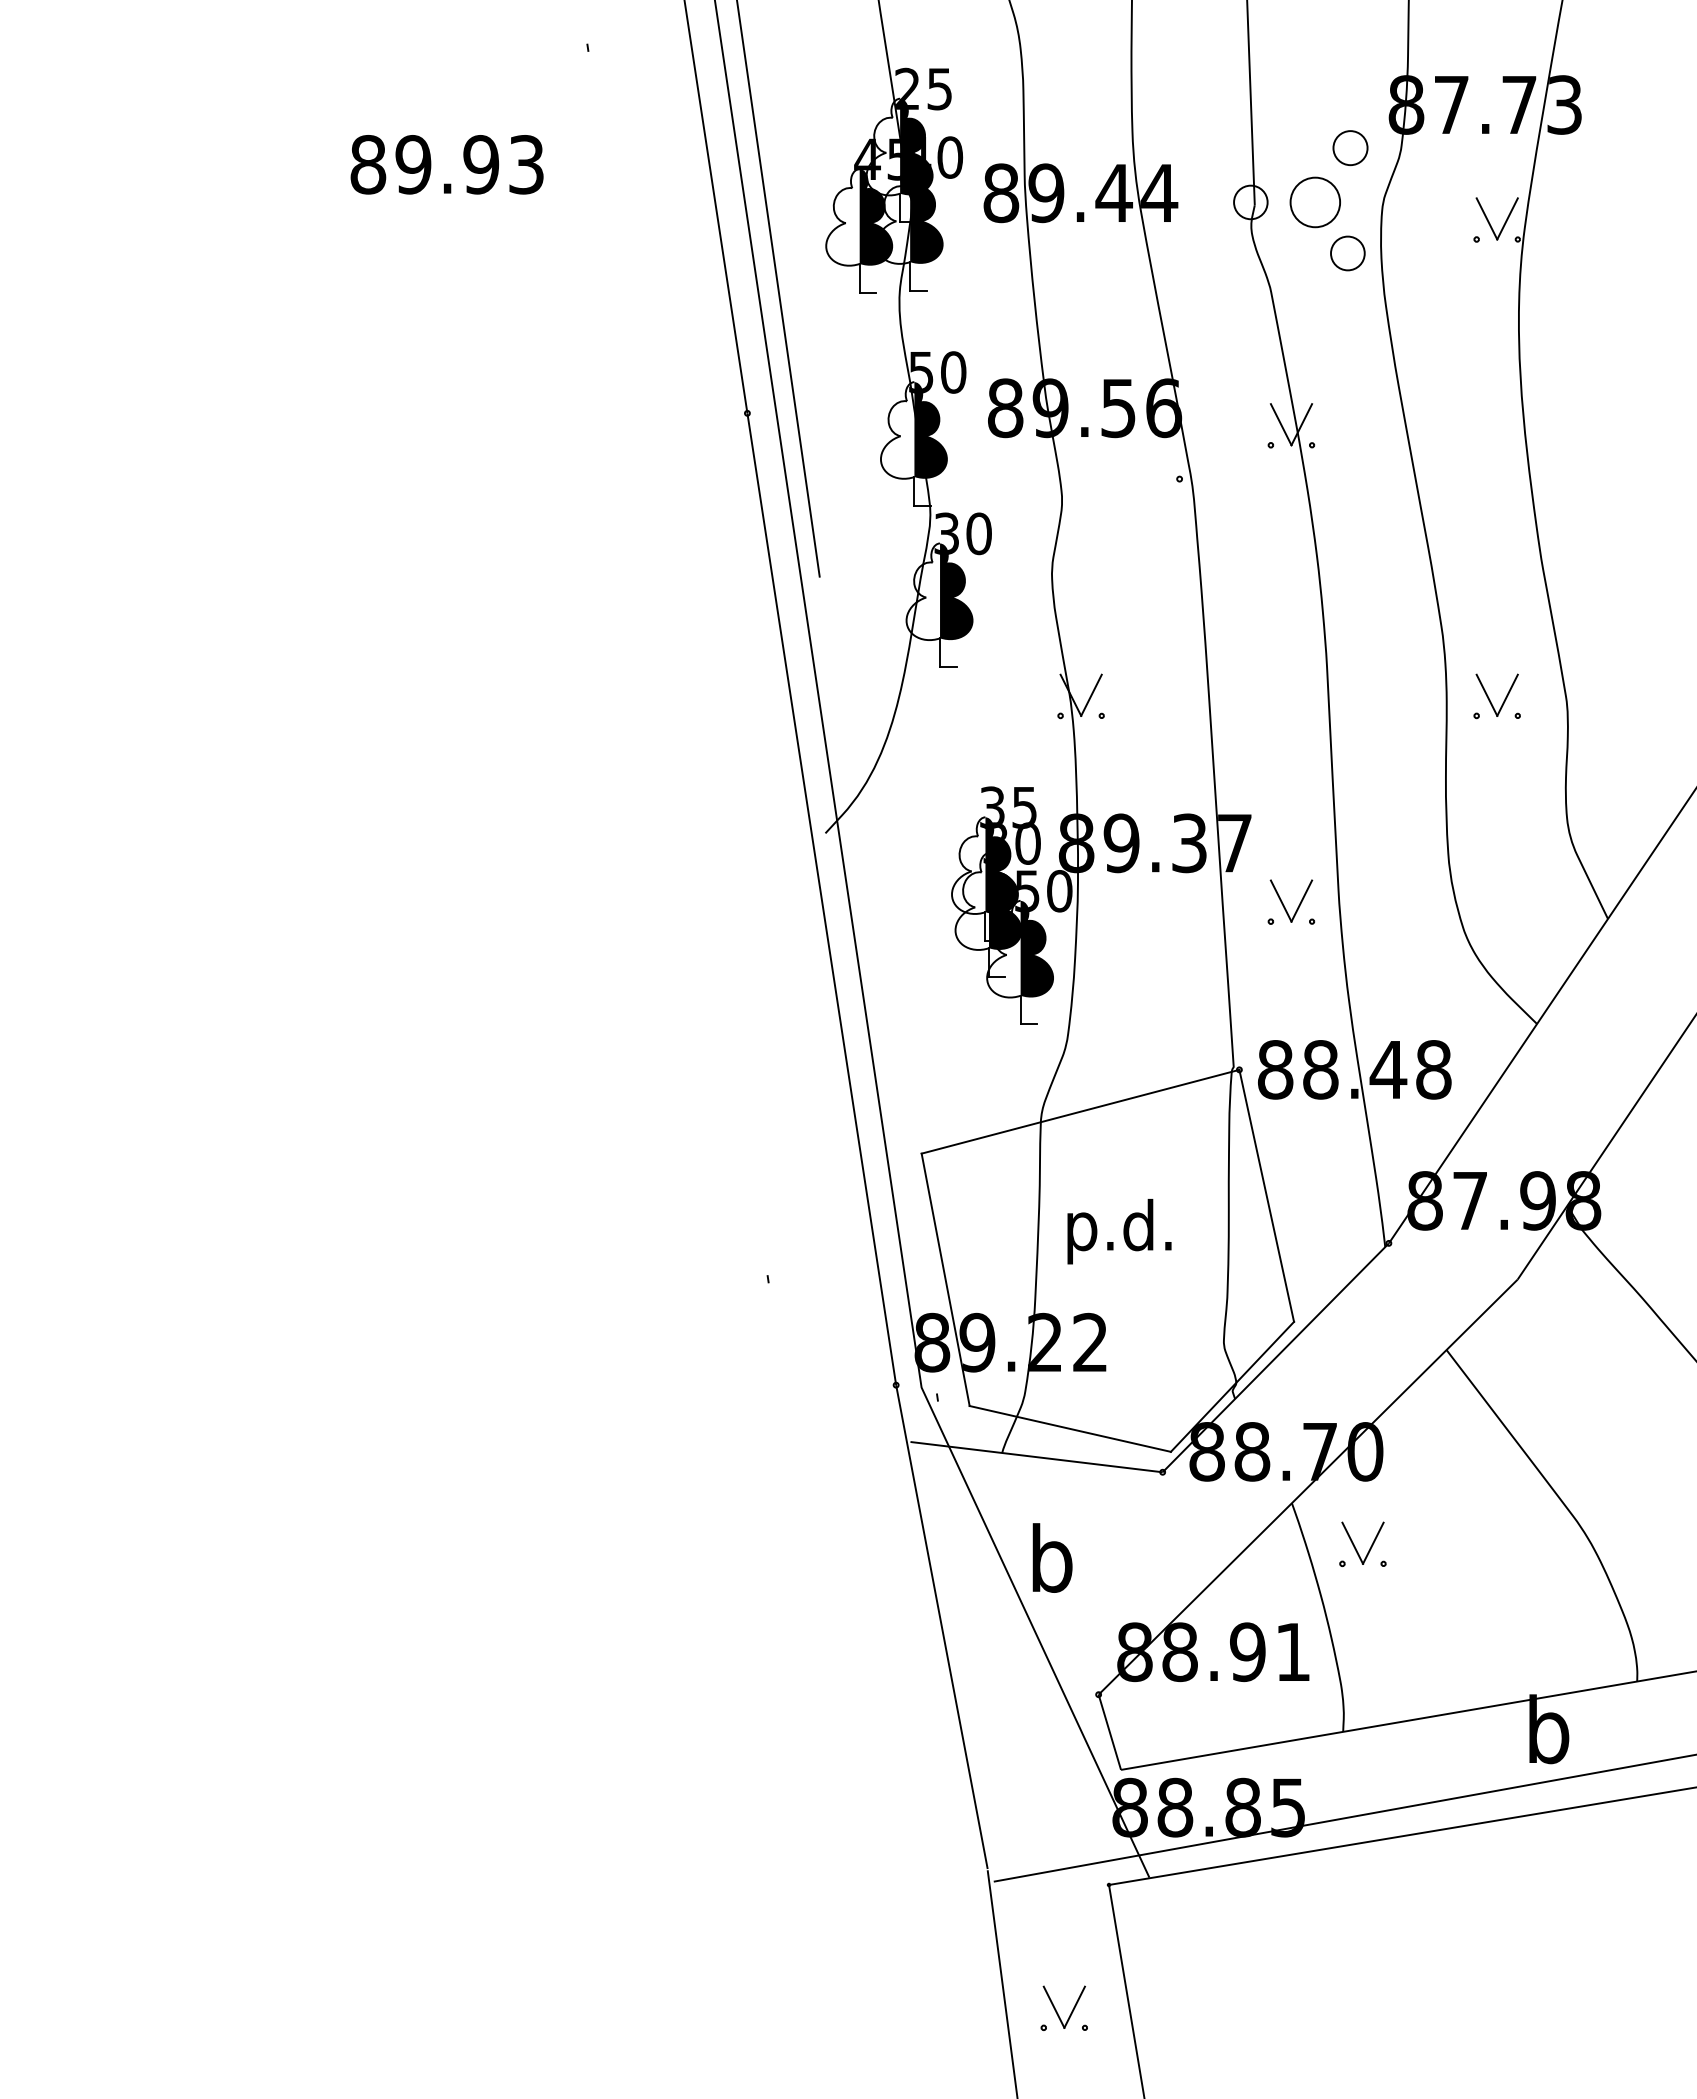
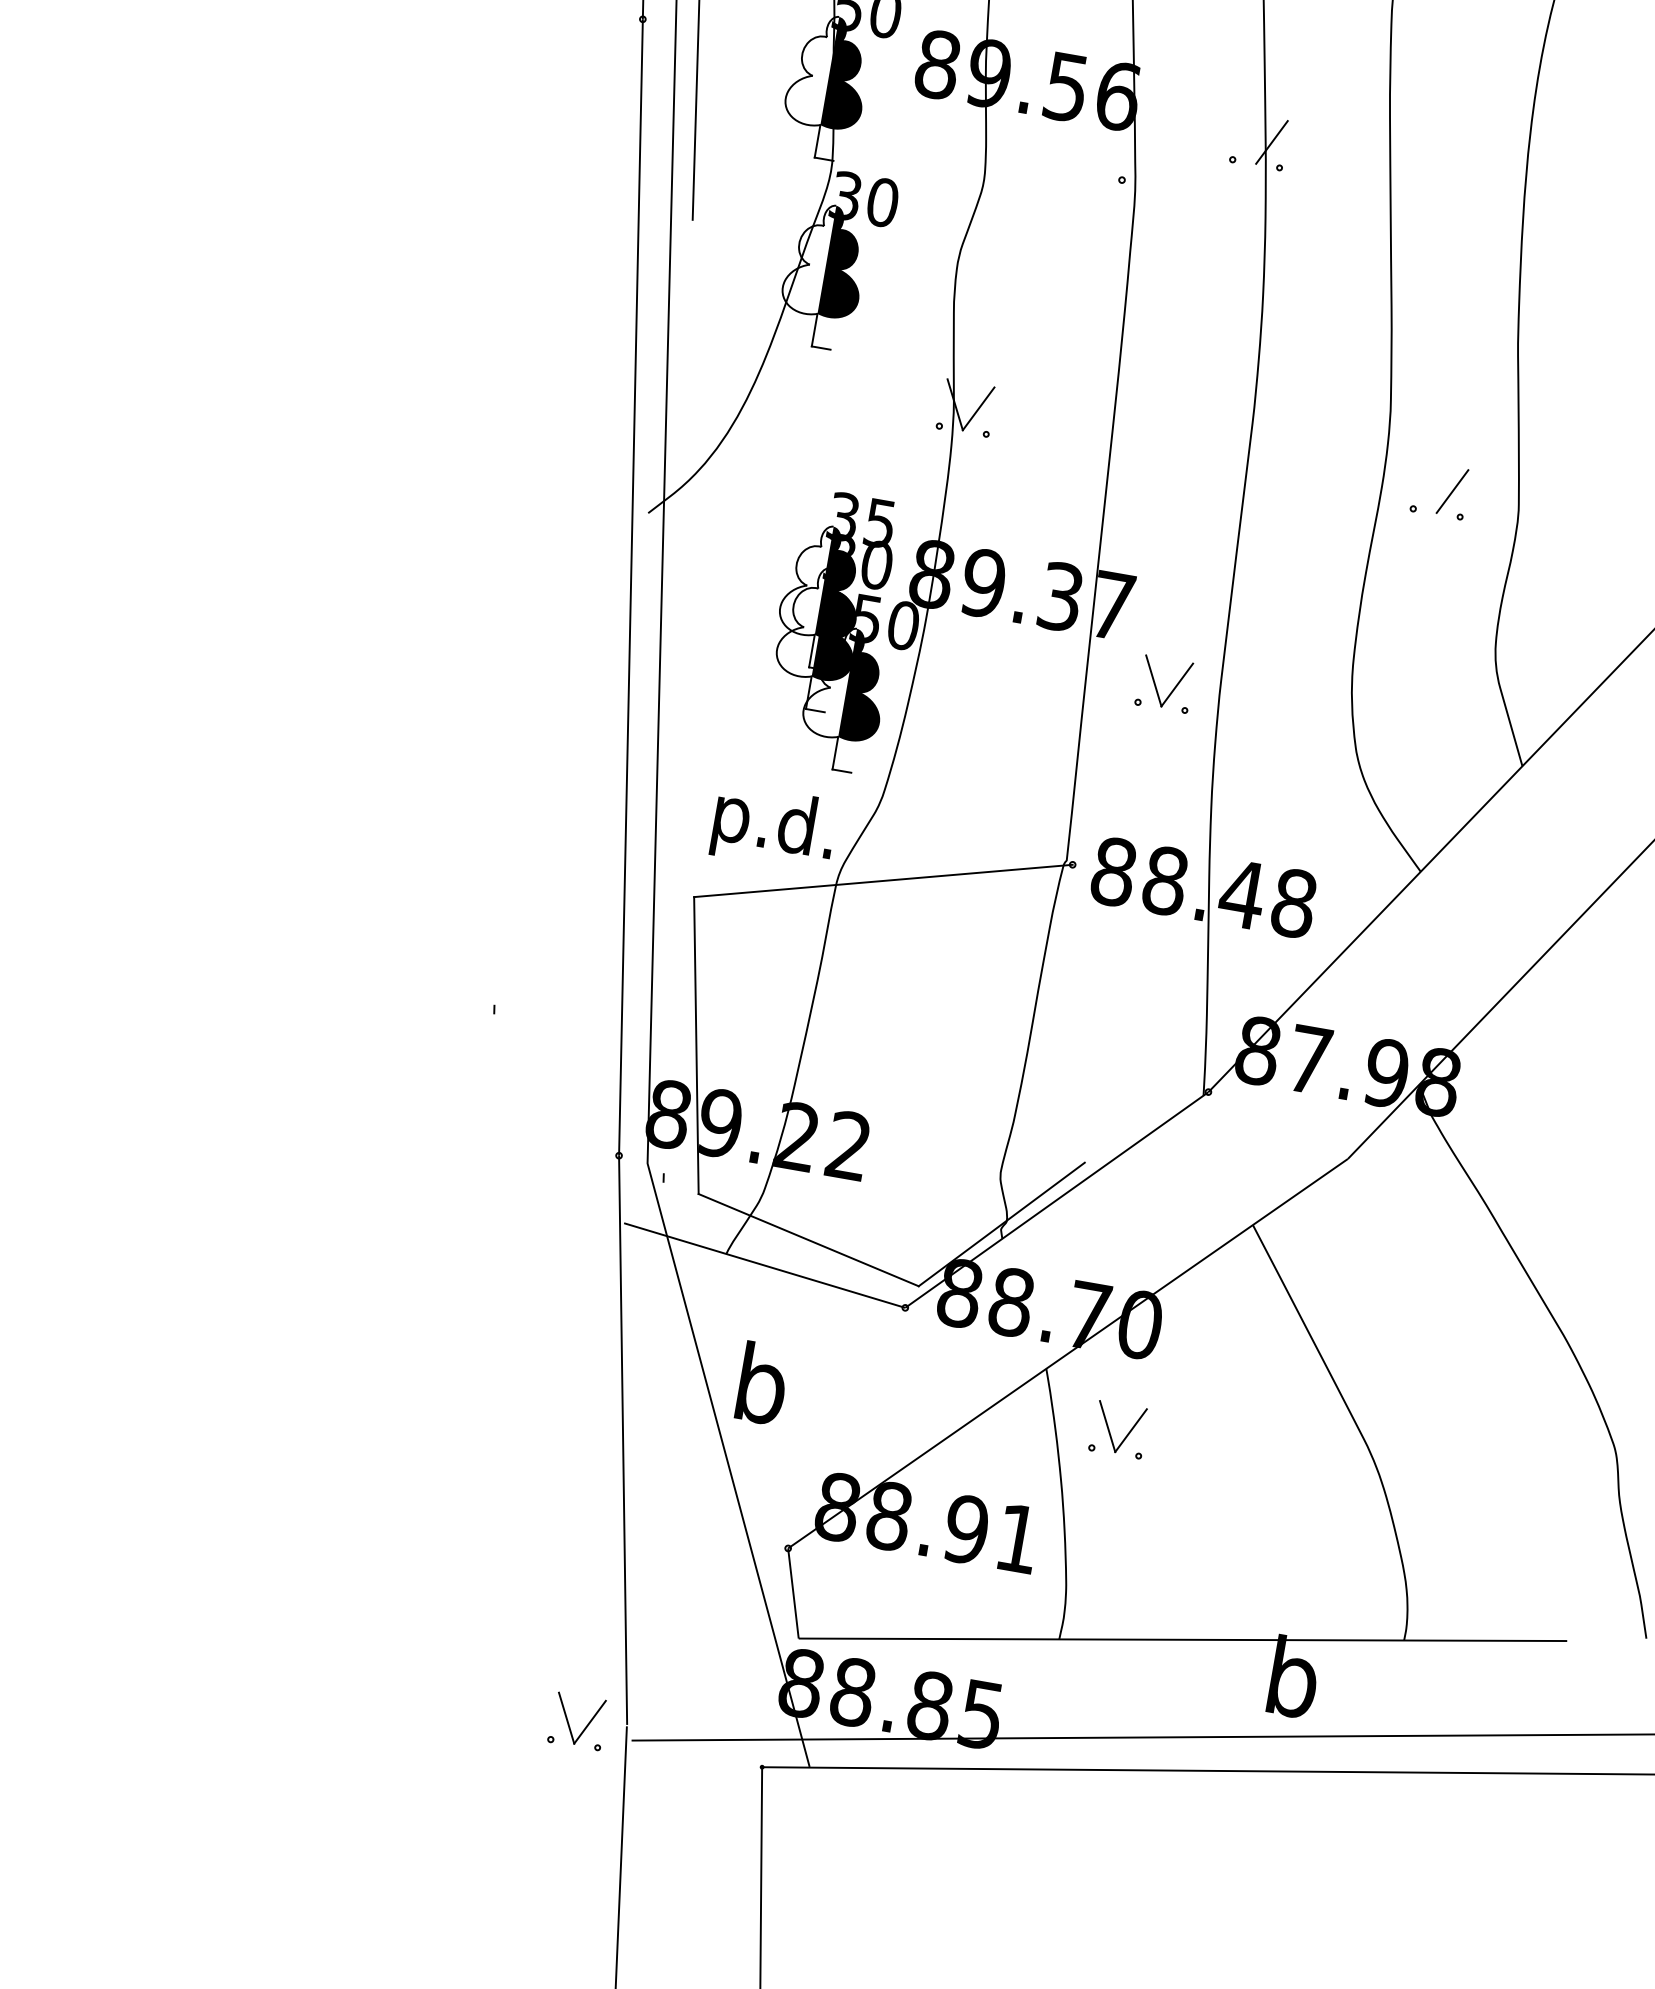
line: (1280, 424) -> (1247, 137), removed
line: (1486, 694) -> (1428, 486), removed
line: (1266, 1195) -> (1078, 1013), removed
text: (1119, 1231) -> (774, 827), moved
part: (1057, 2011) -> (569, 1723), moved

